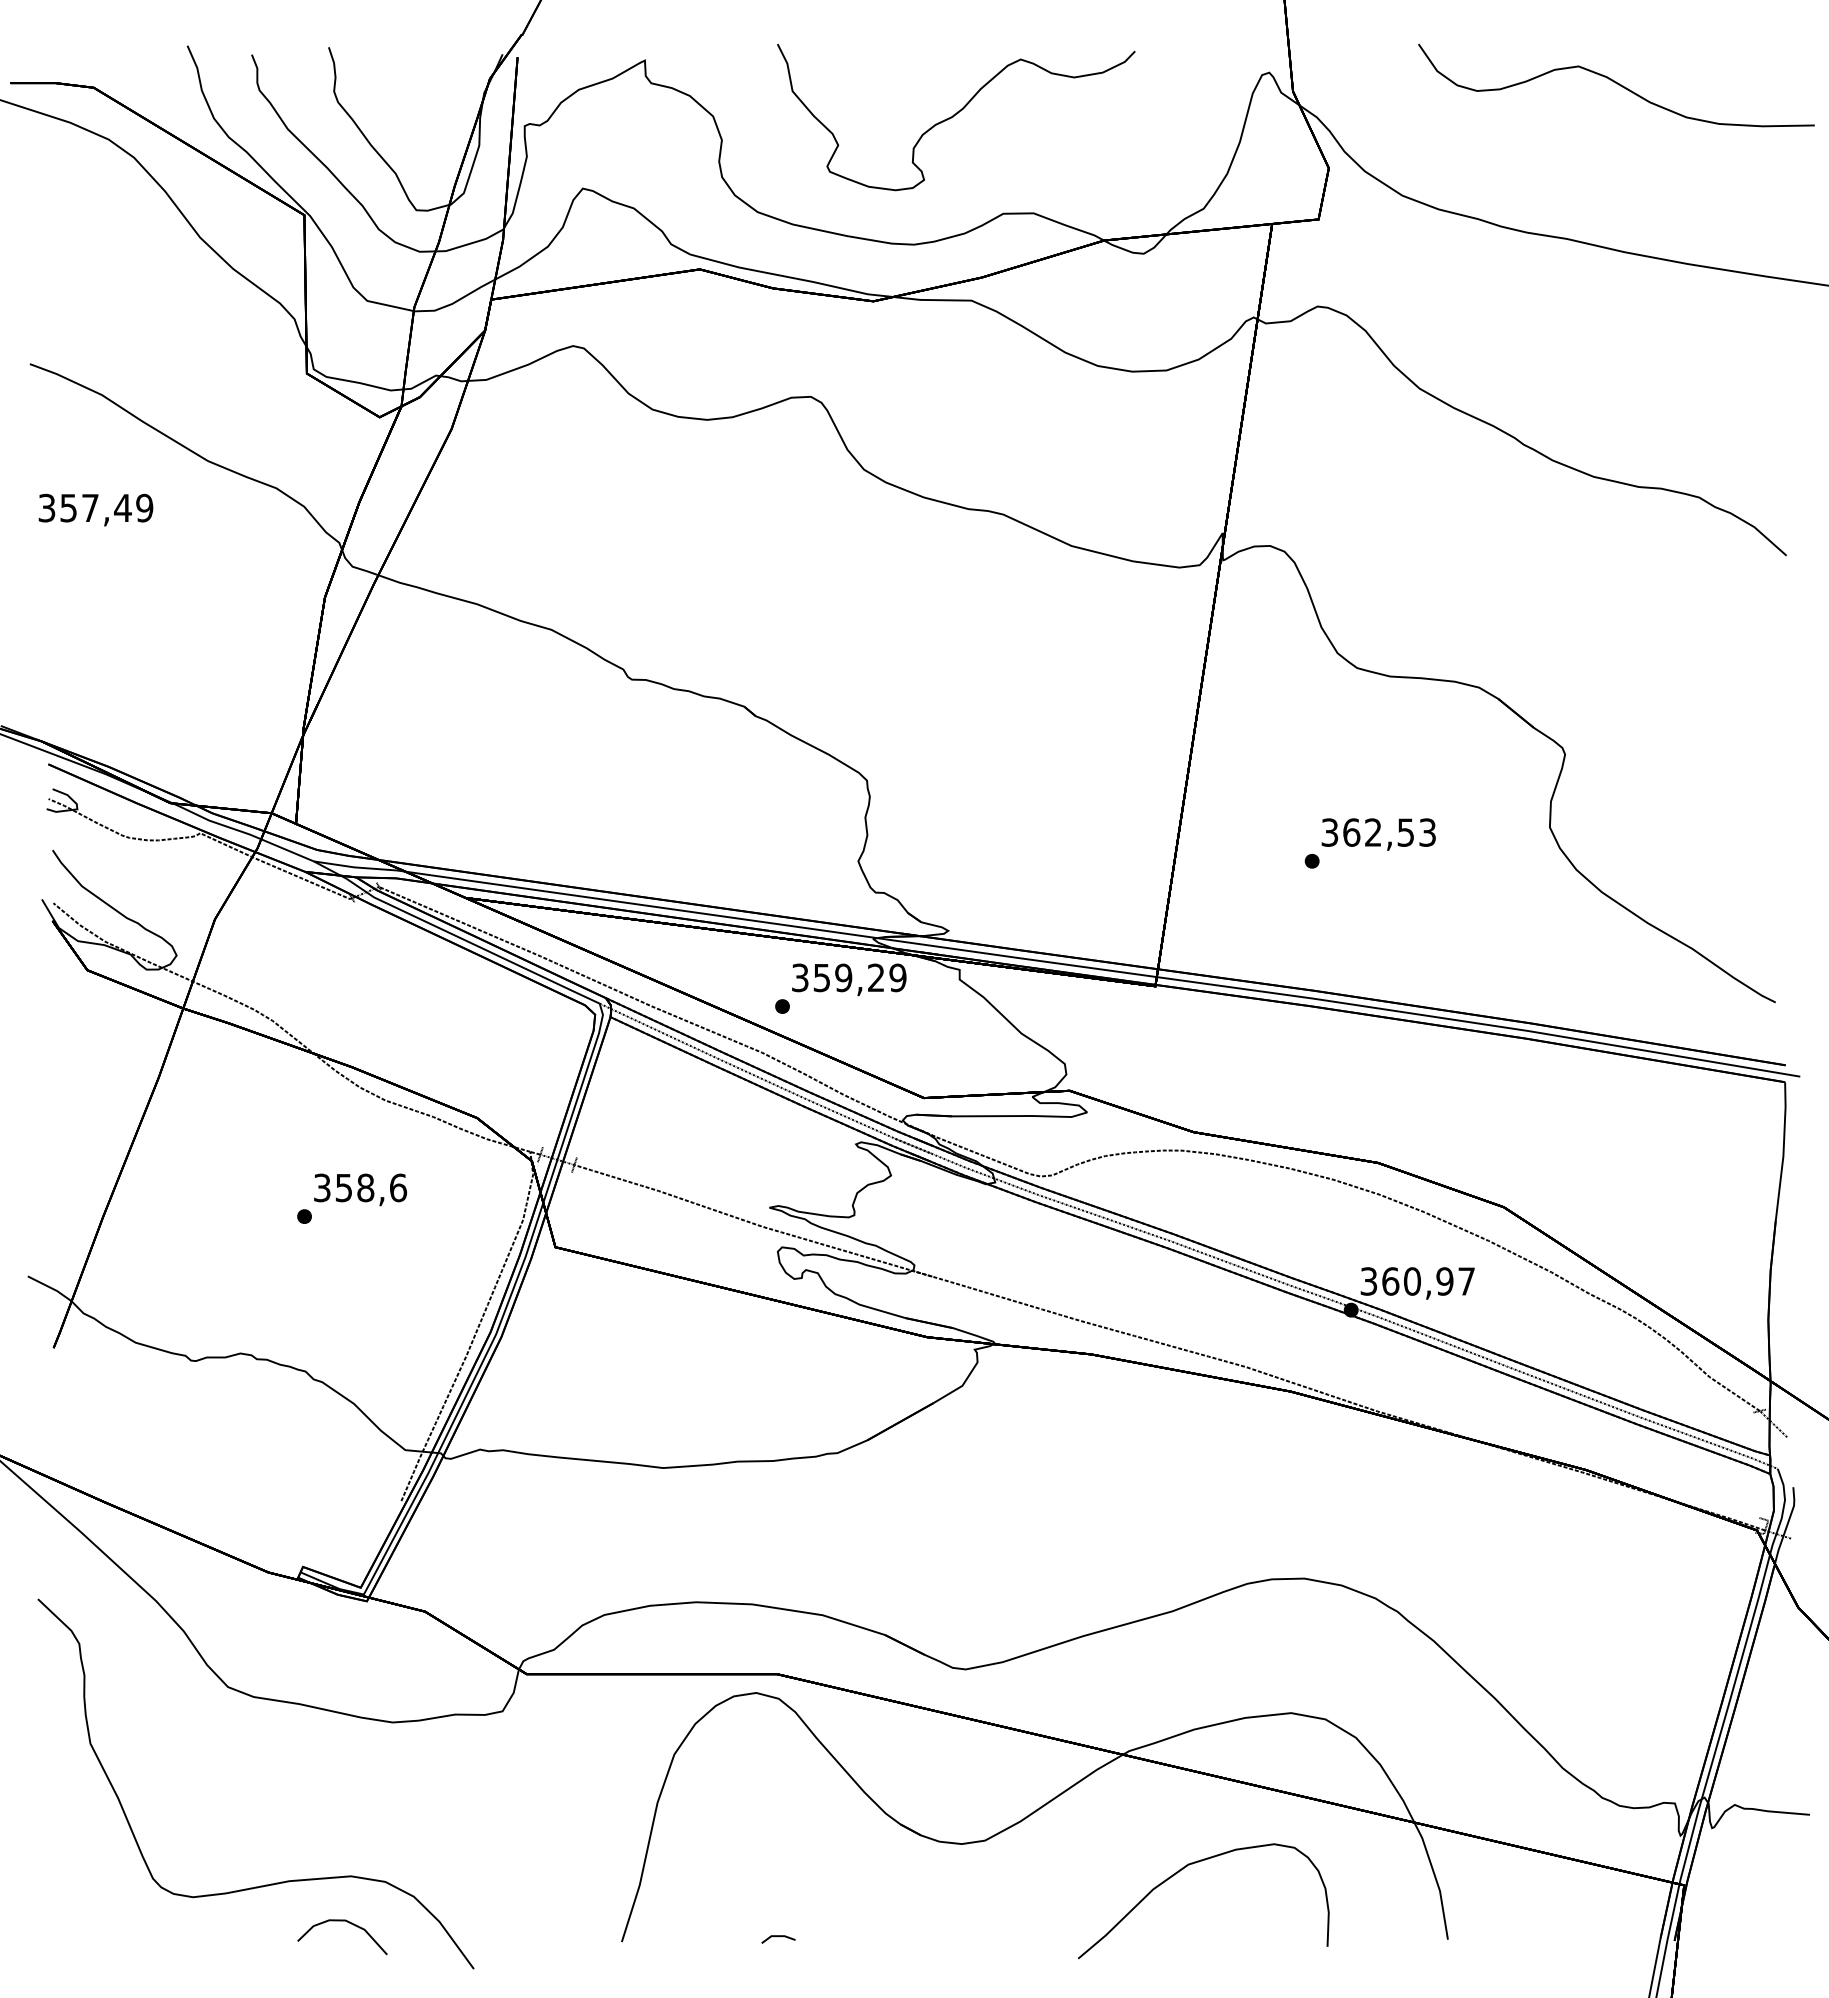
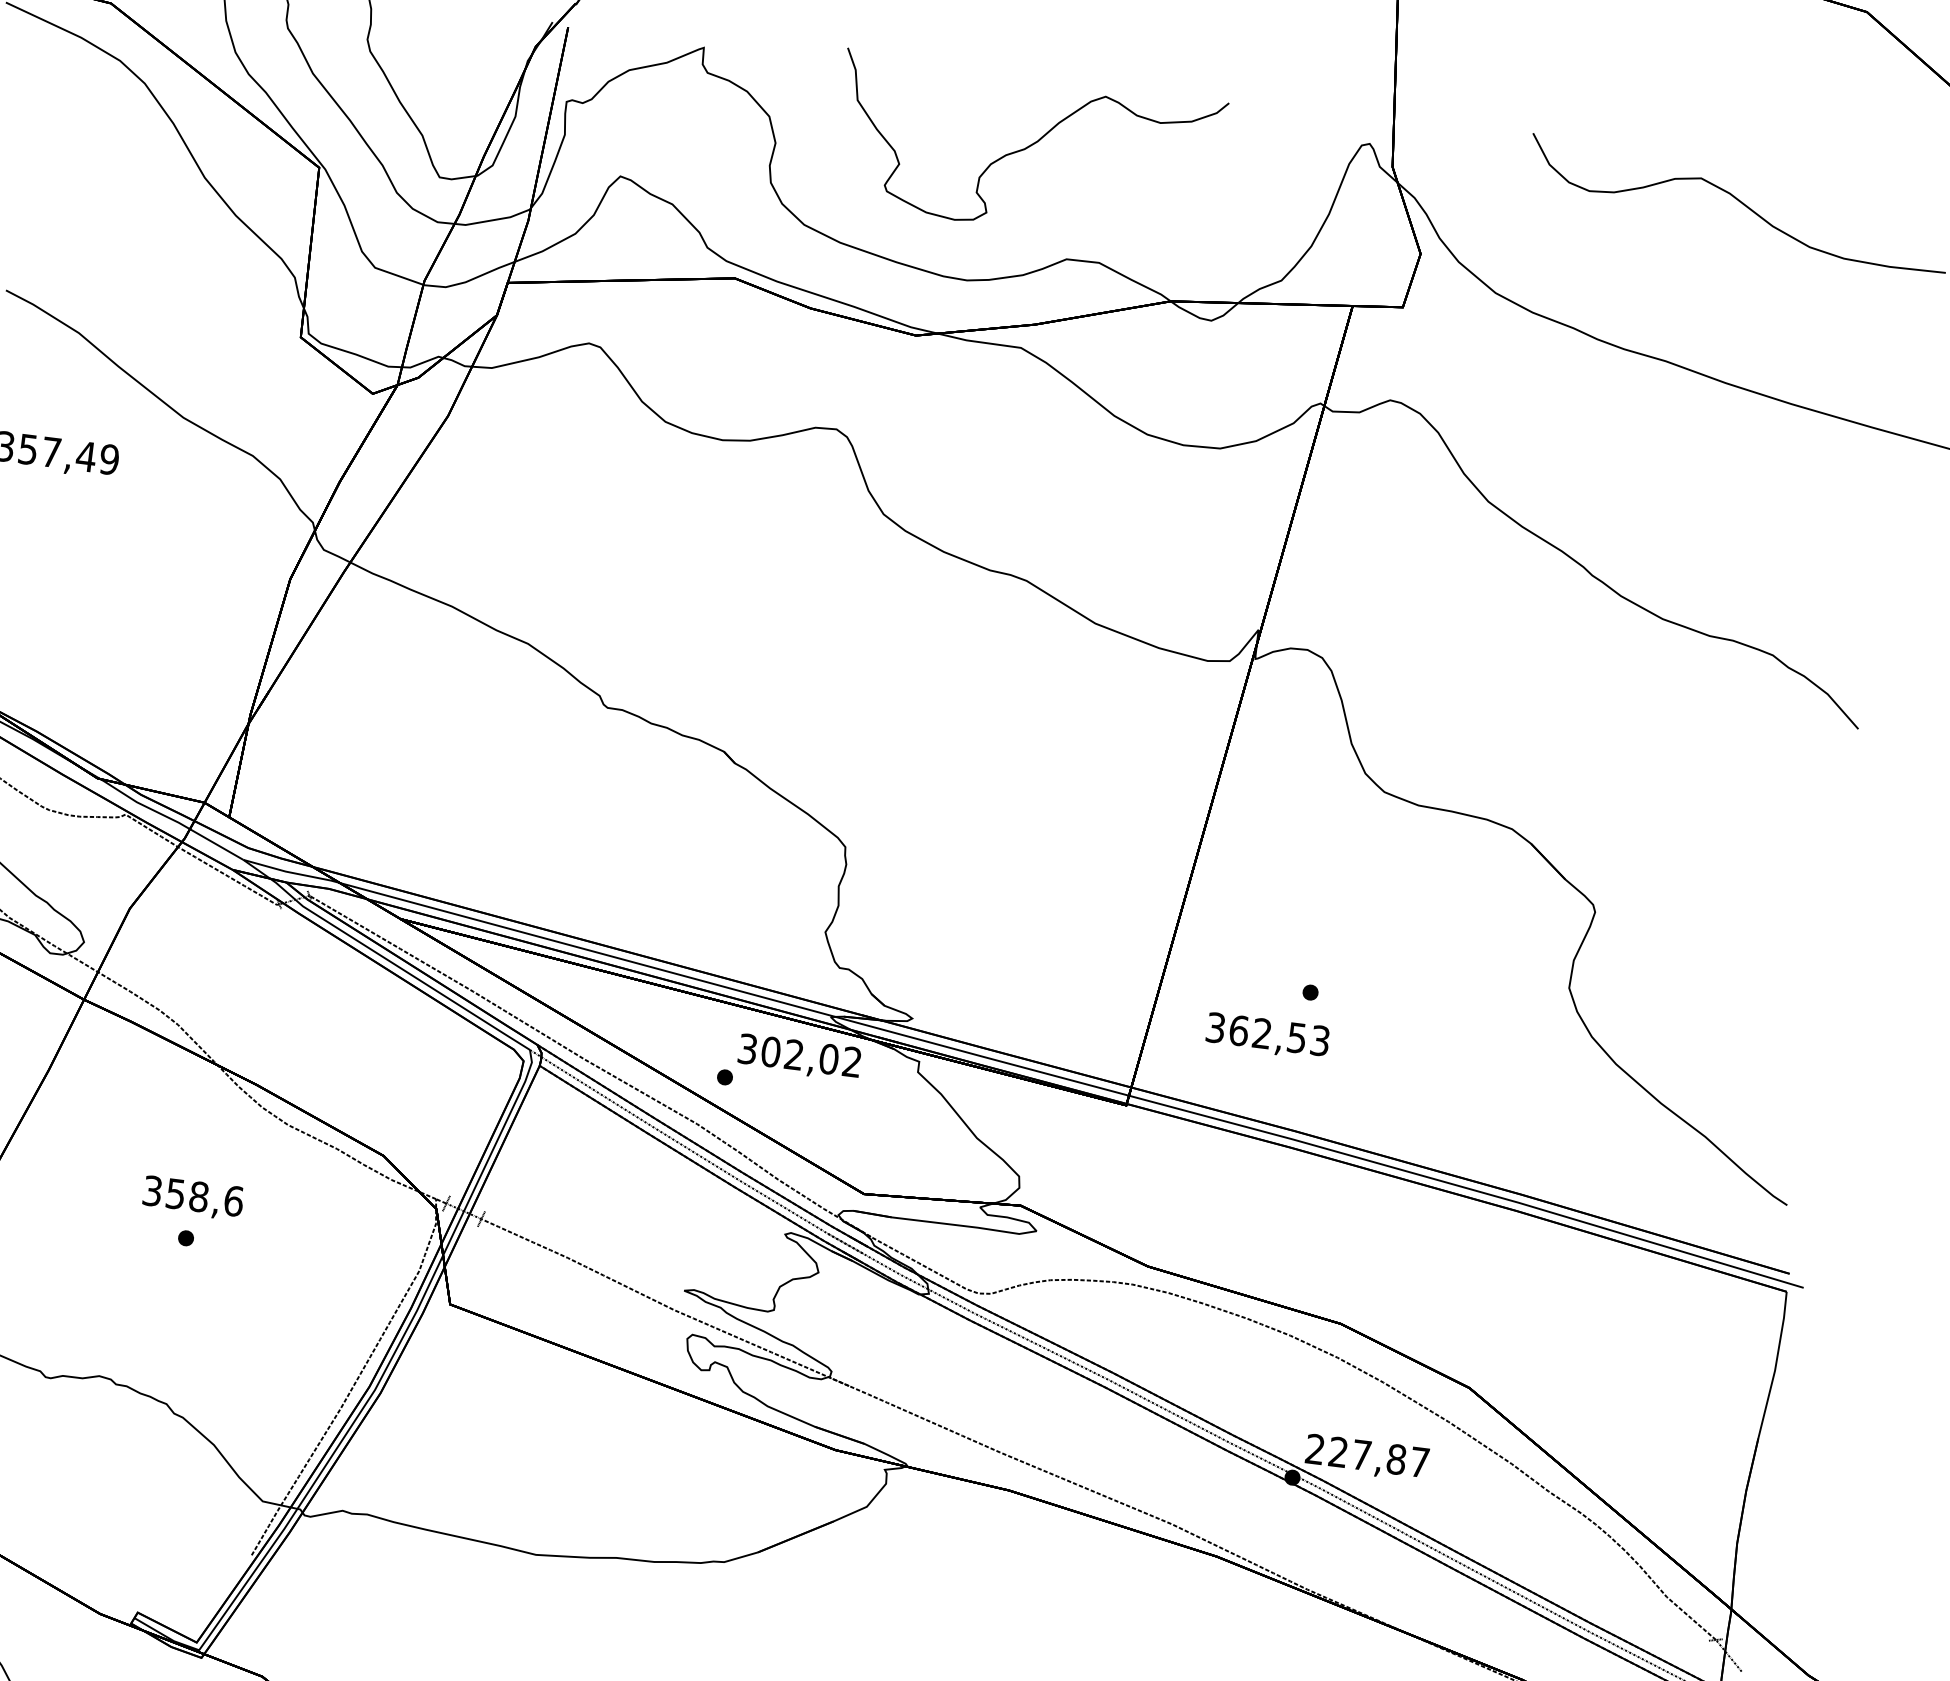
text: (1378, 834) -> (1267, 1036), moved
text: (859, 977) -> (811, 1056), 359,29 -> 302,02
text: (360, 1189) -> (193, 1197), moved
text: (1406, 1281) -> (1355, 1454), 360,97 -> 227,87

